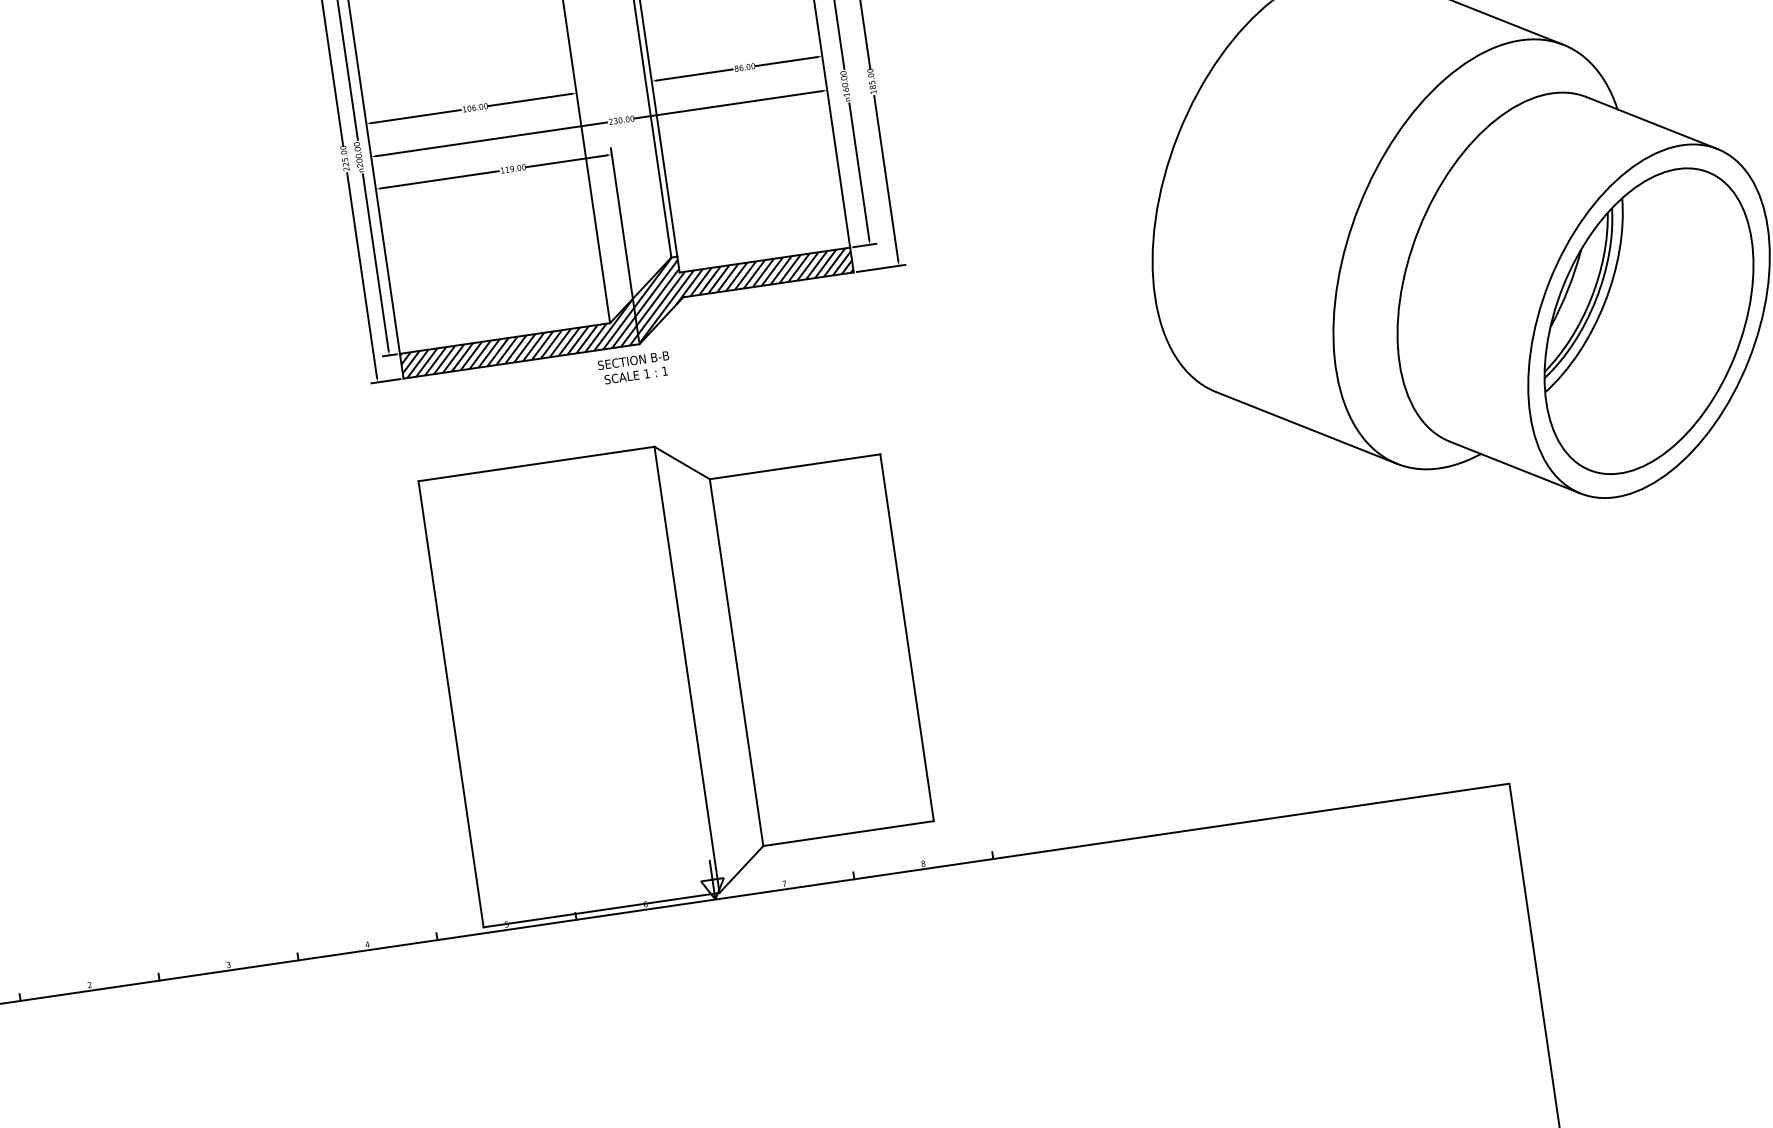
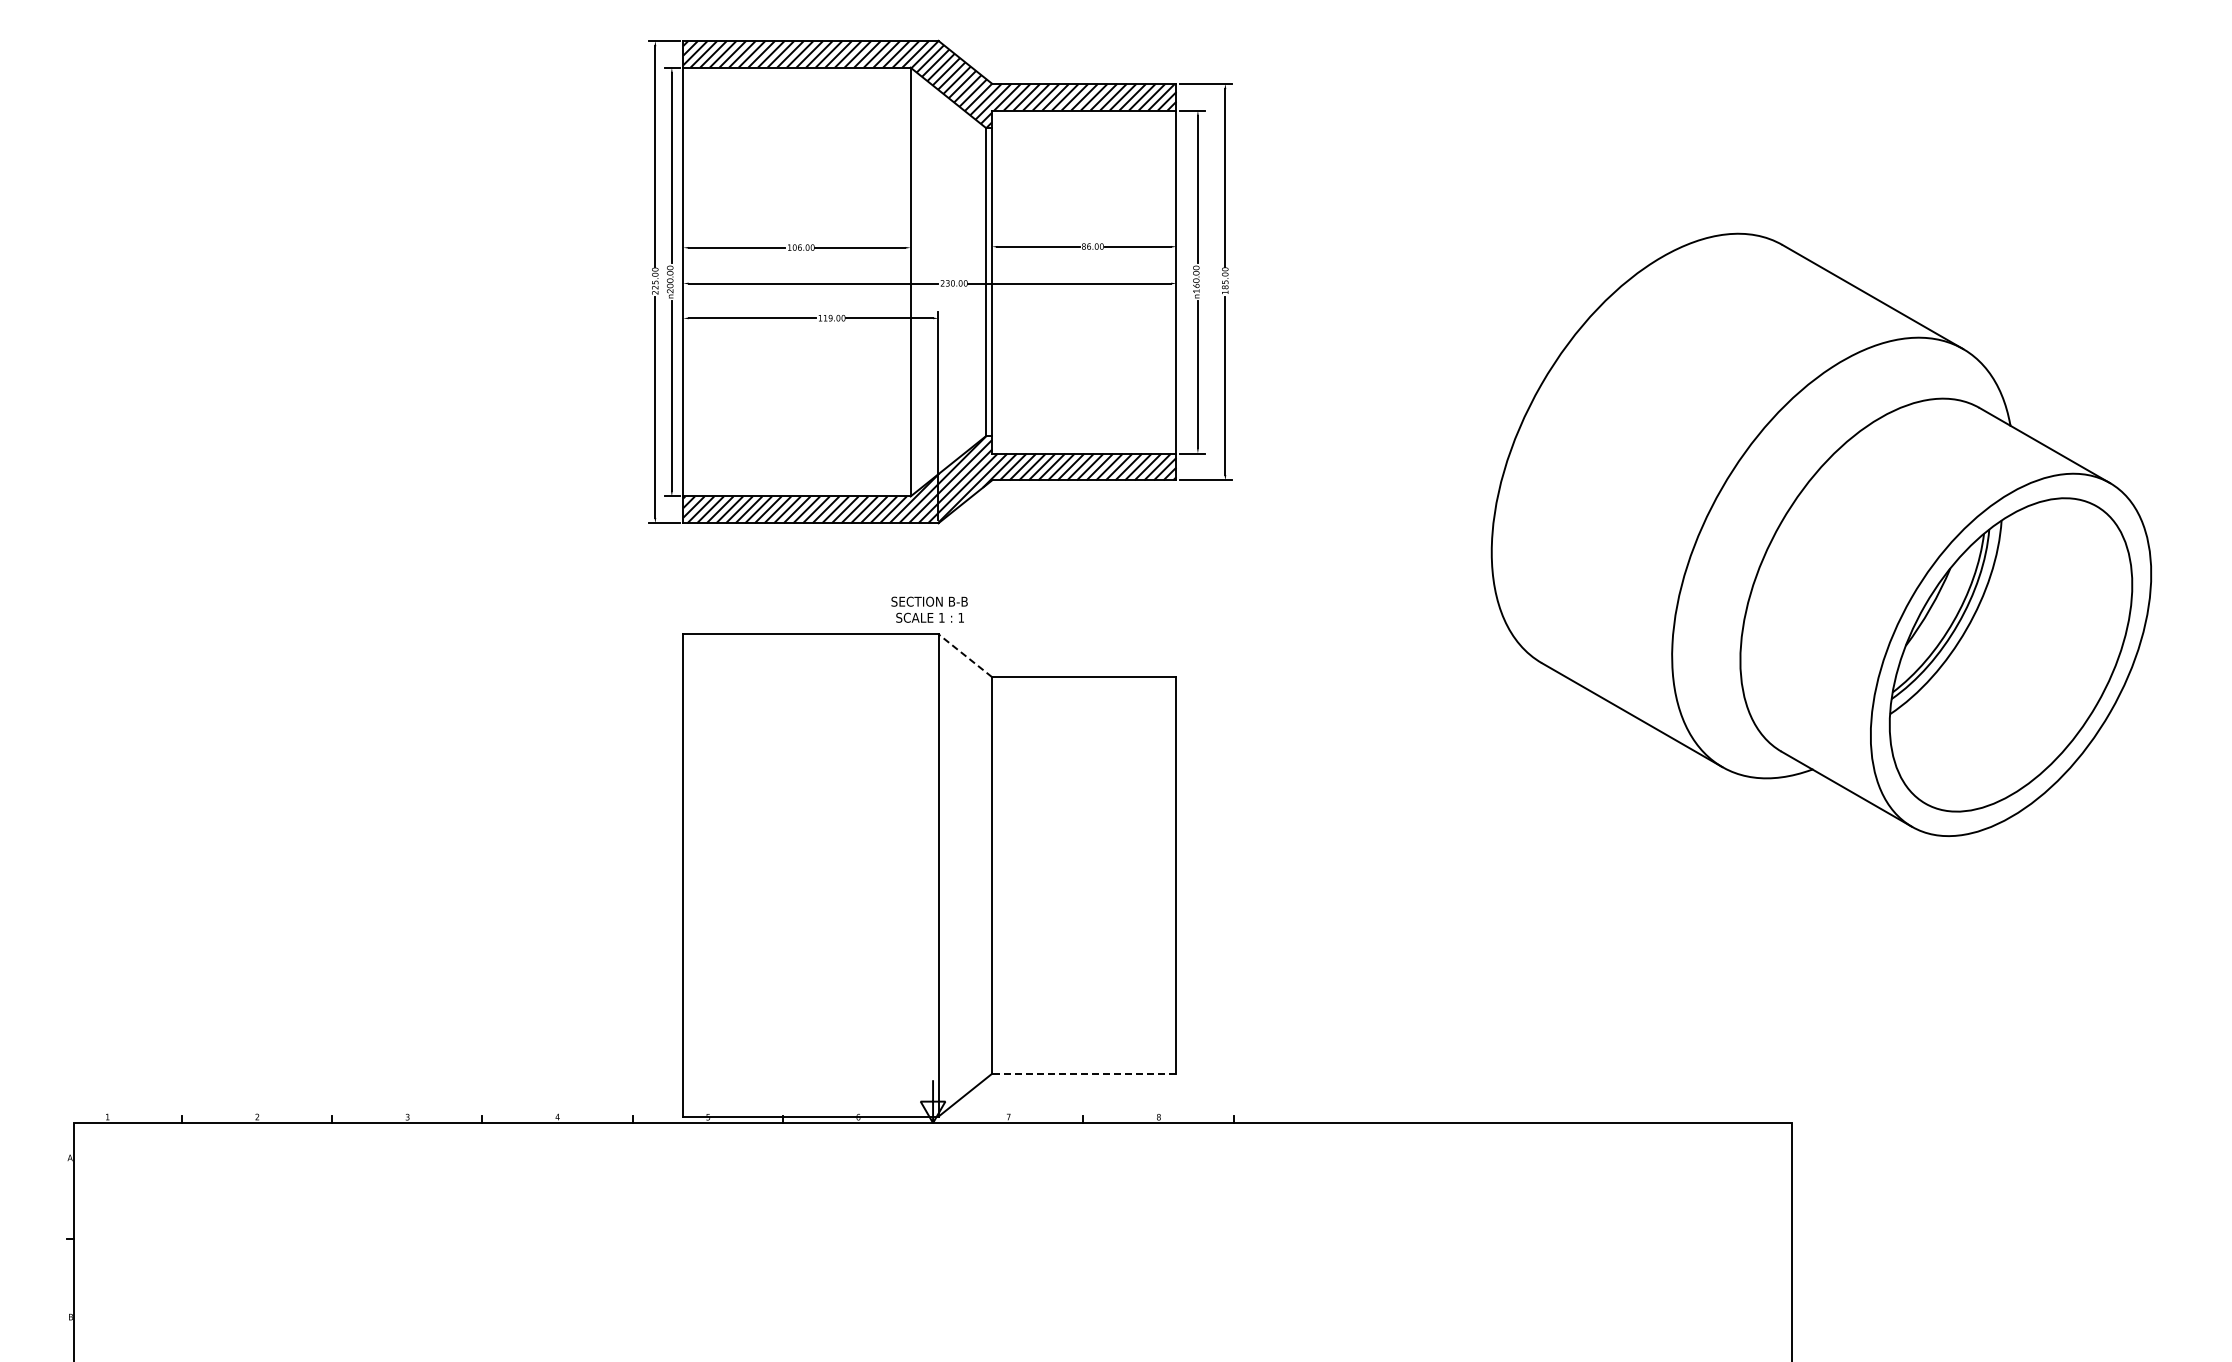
text: (634, 367) -> (929, 609), moved
line: (681, 462) -> (964, 655), solid -> dashed
line: (847, 833) -> (1083, 1073), solid -> dashed

